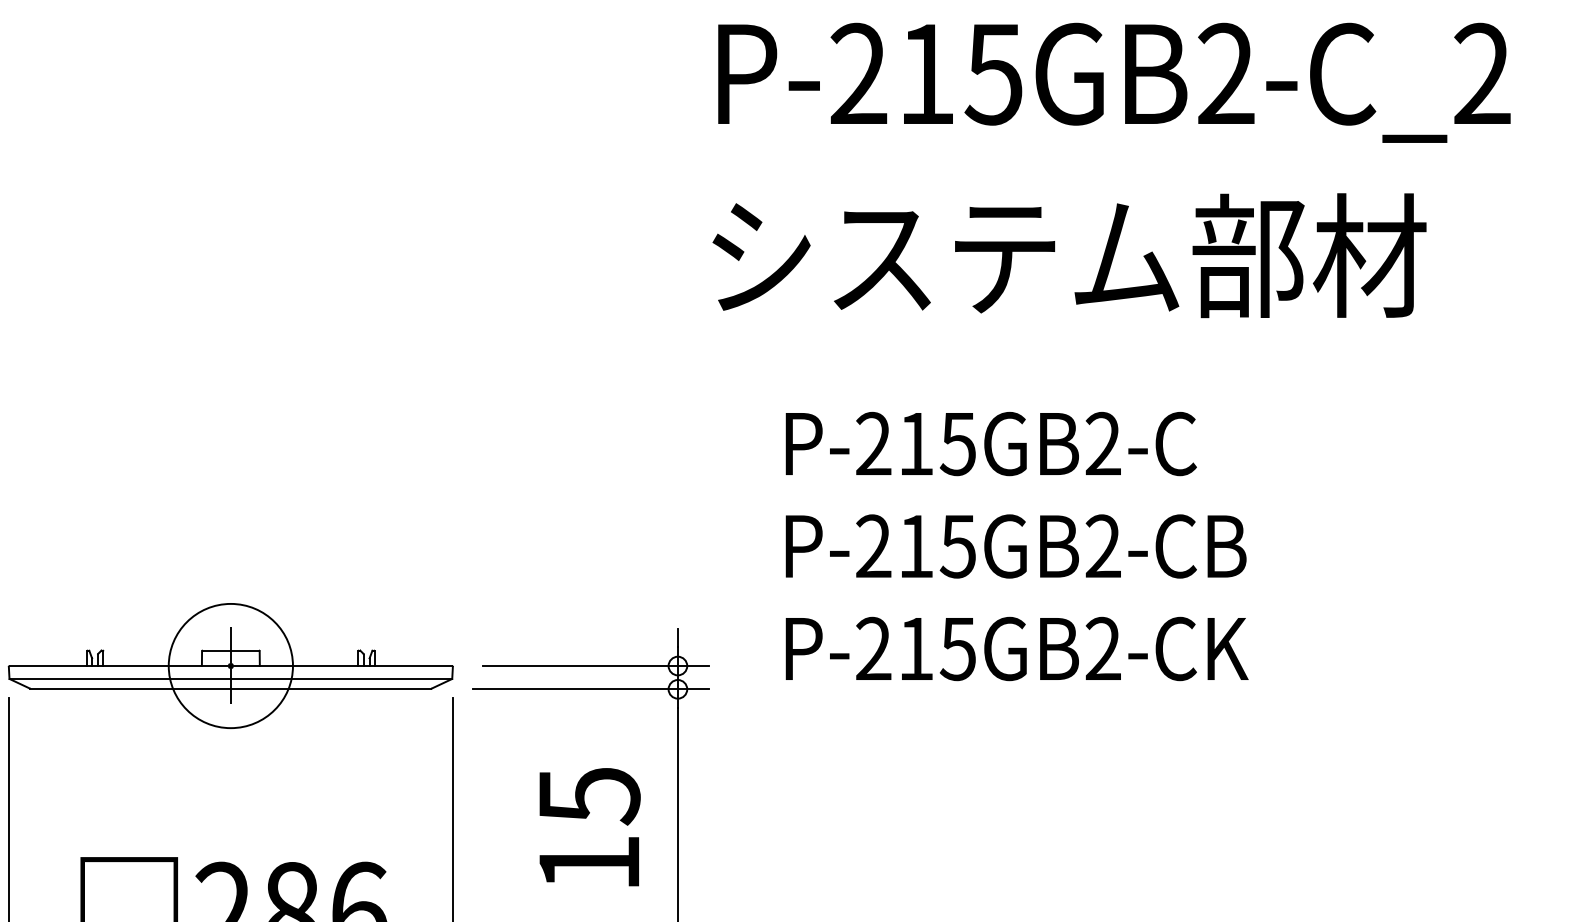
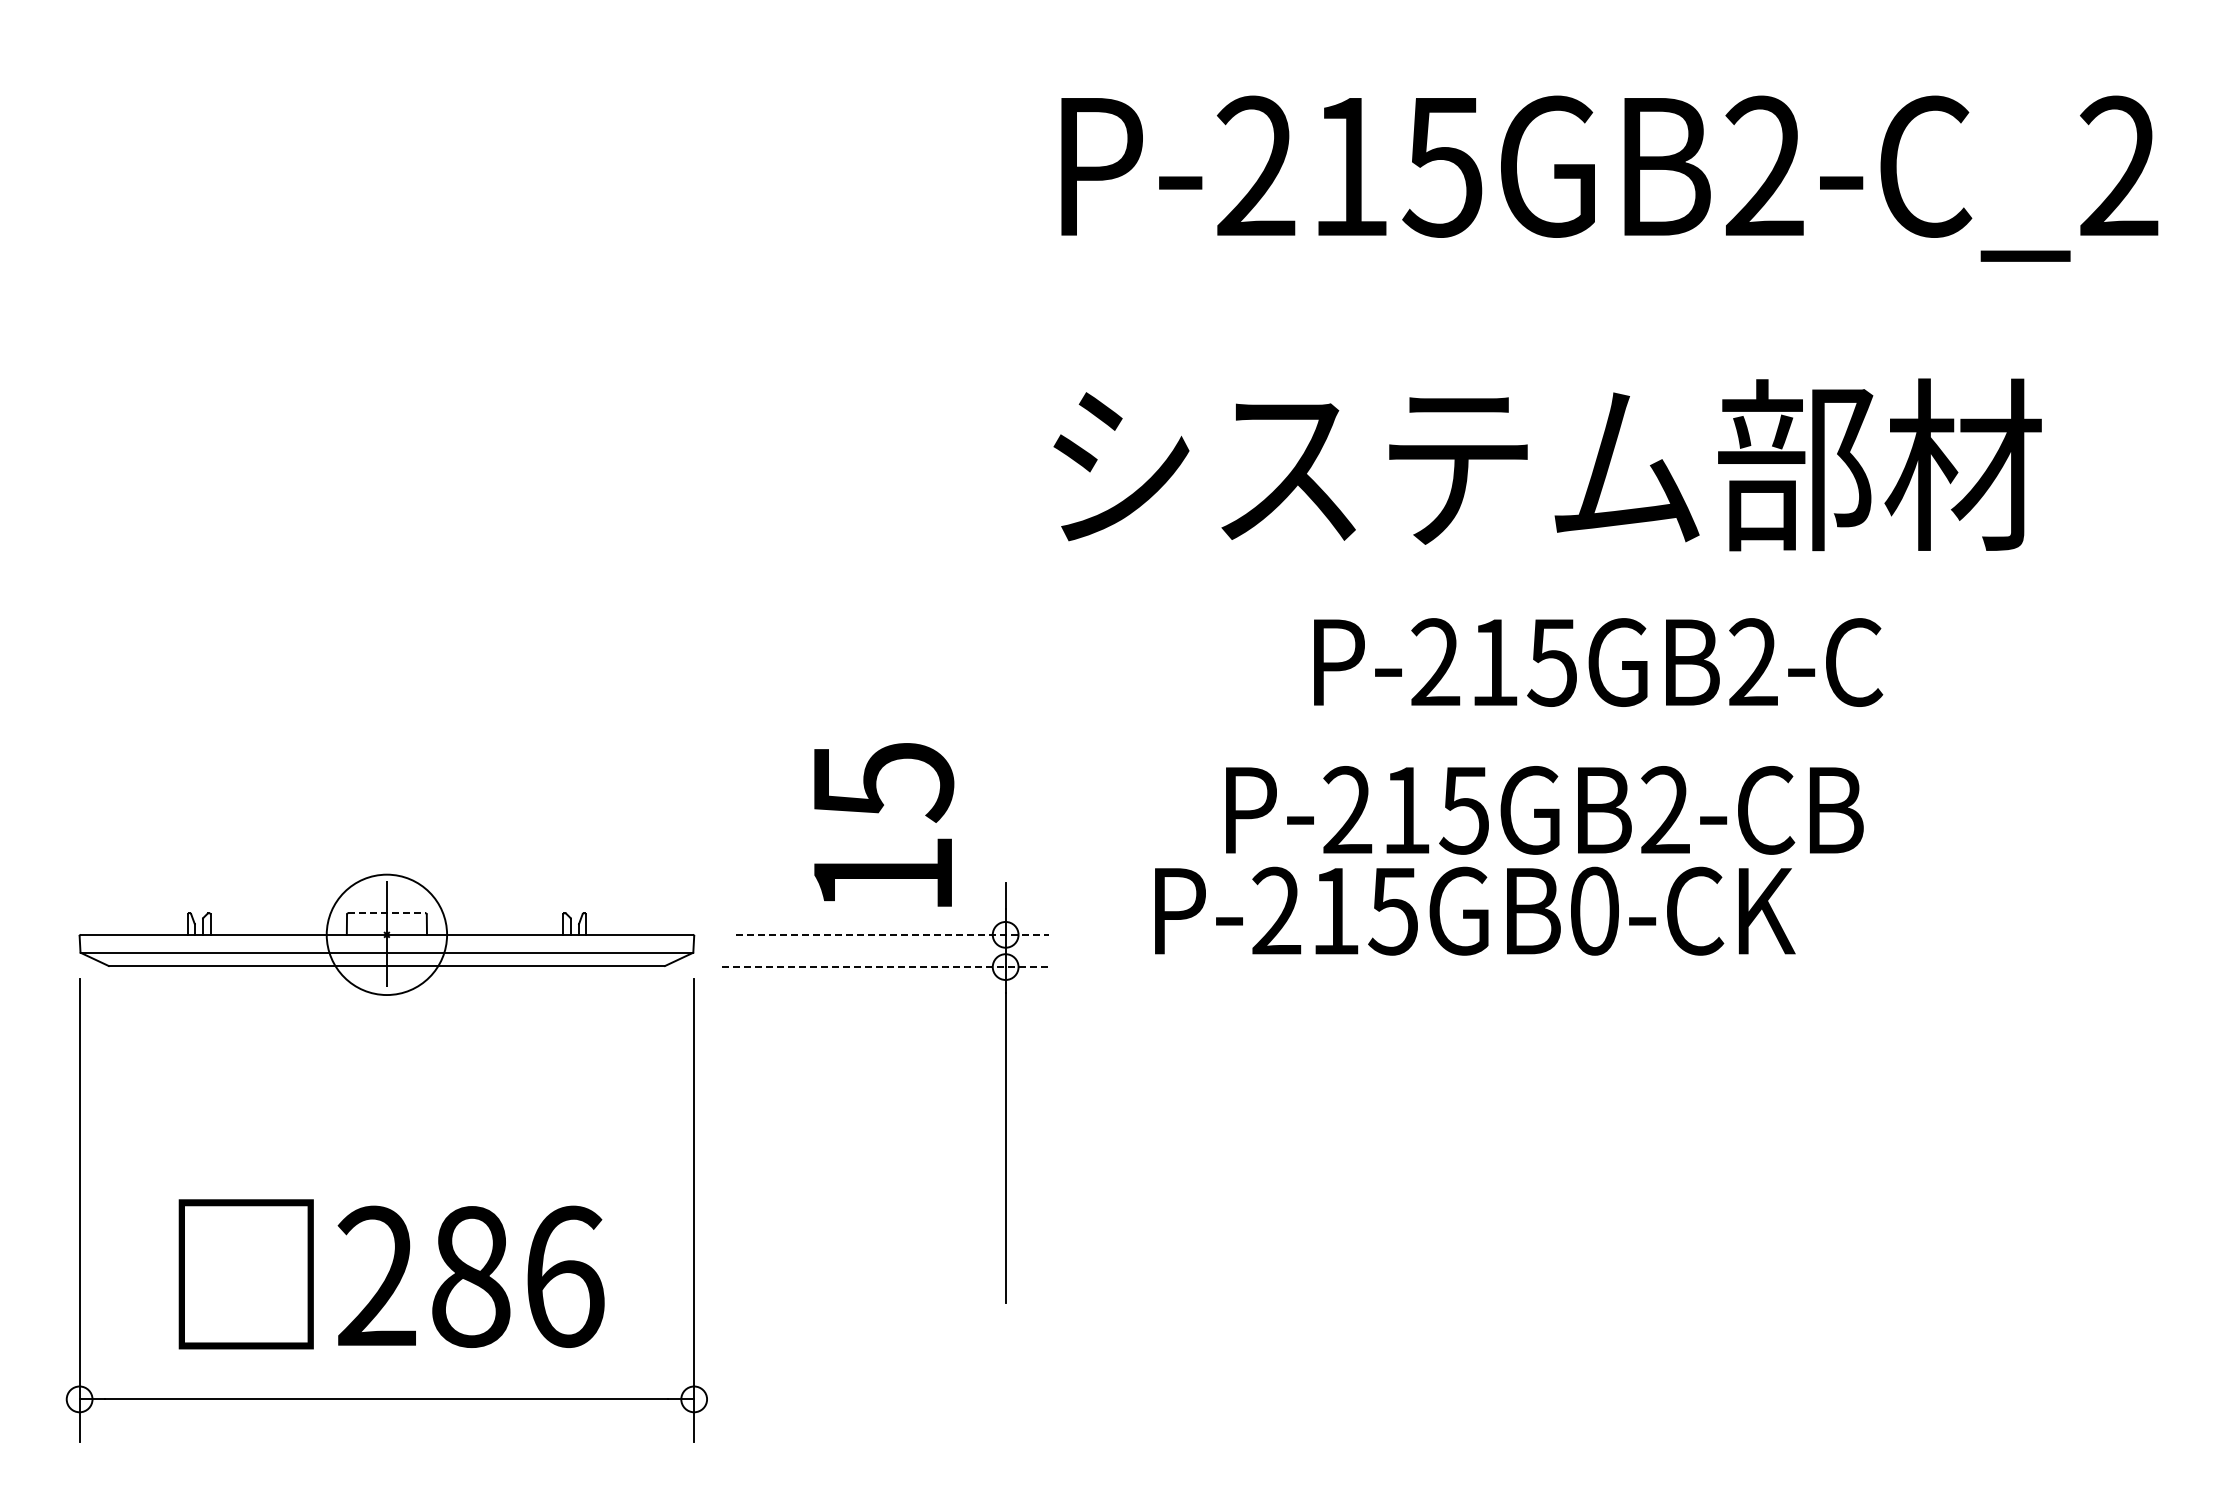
text: (1114, 82) -> (1609, 178), moved
text: (1069, 255) -> (1547, 464), moved
text: (991, 443) -> (1598, 662), moved
text: (1015, 546) -> (1544, 810), moved
text: (1103, 648) -> (1594, 910), P-215GB2-CK -> P-215GB0-CK
line: (230, 650) -> (386, 913), solid -> dashed
circle: (230, 665) -> (386, 934), size x0.7
line: (596, 665) -> (892, 934), solid -> dashed
line: (591, 689) -> (885, 967), solid -> dashed
text: (590, 826) -> (884, 824), moved

